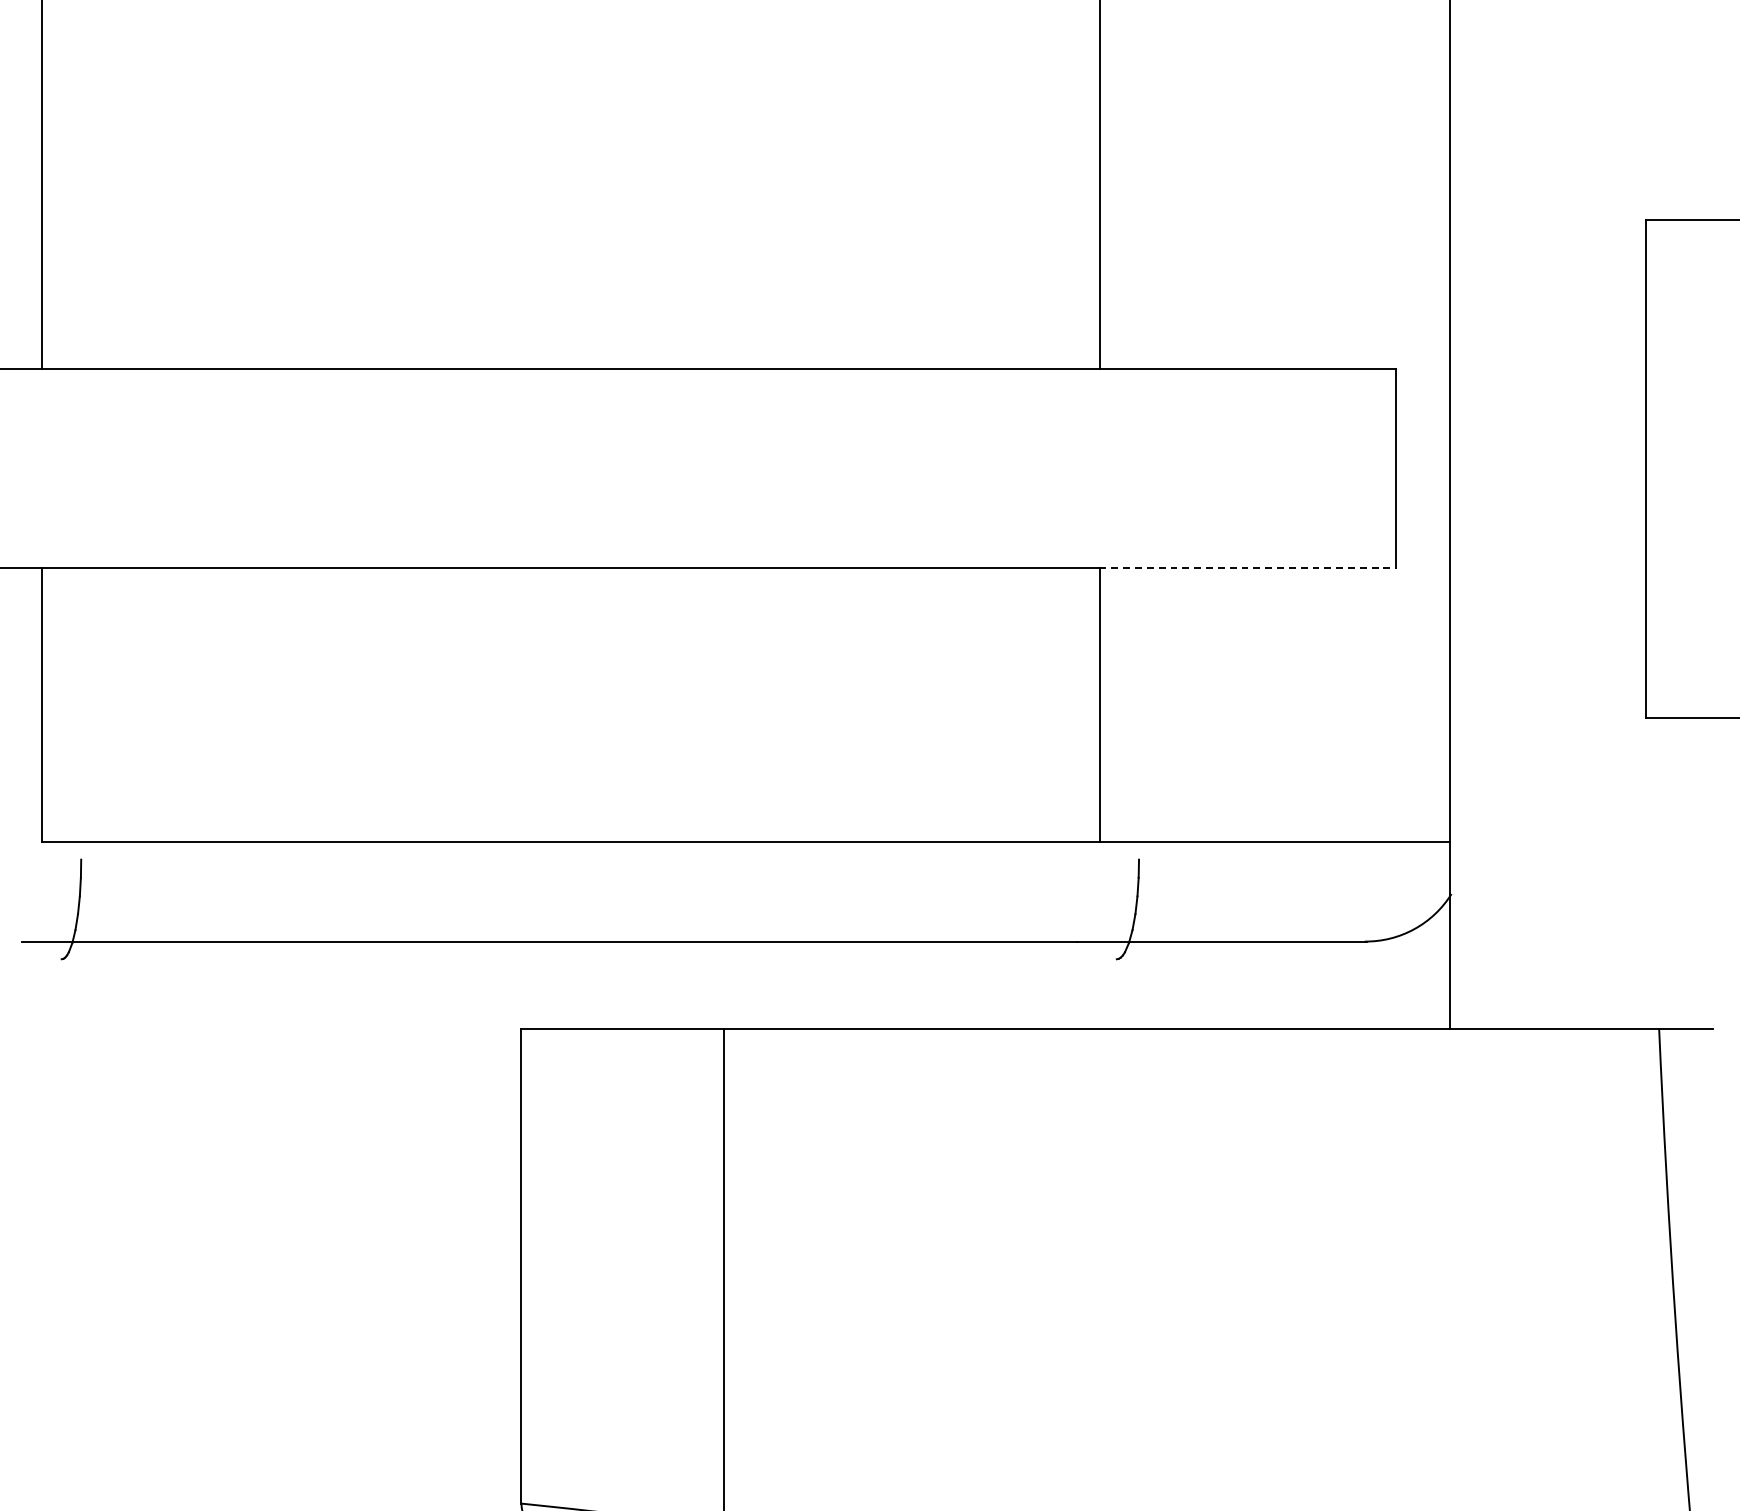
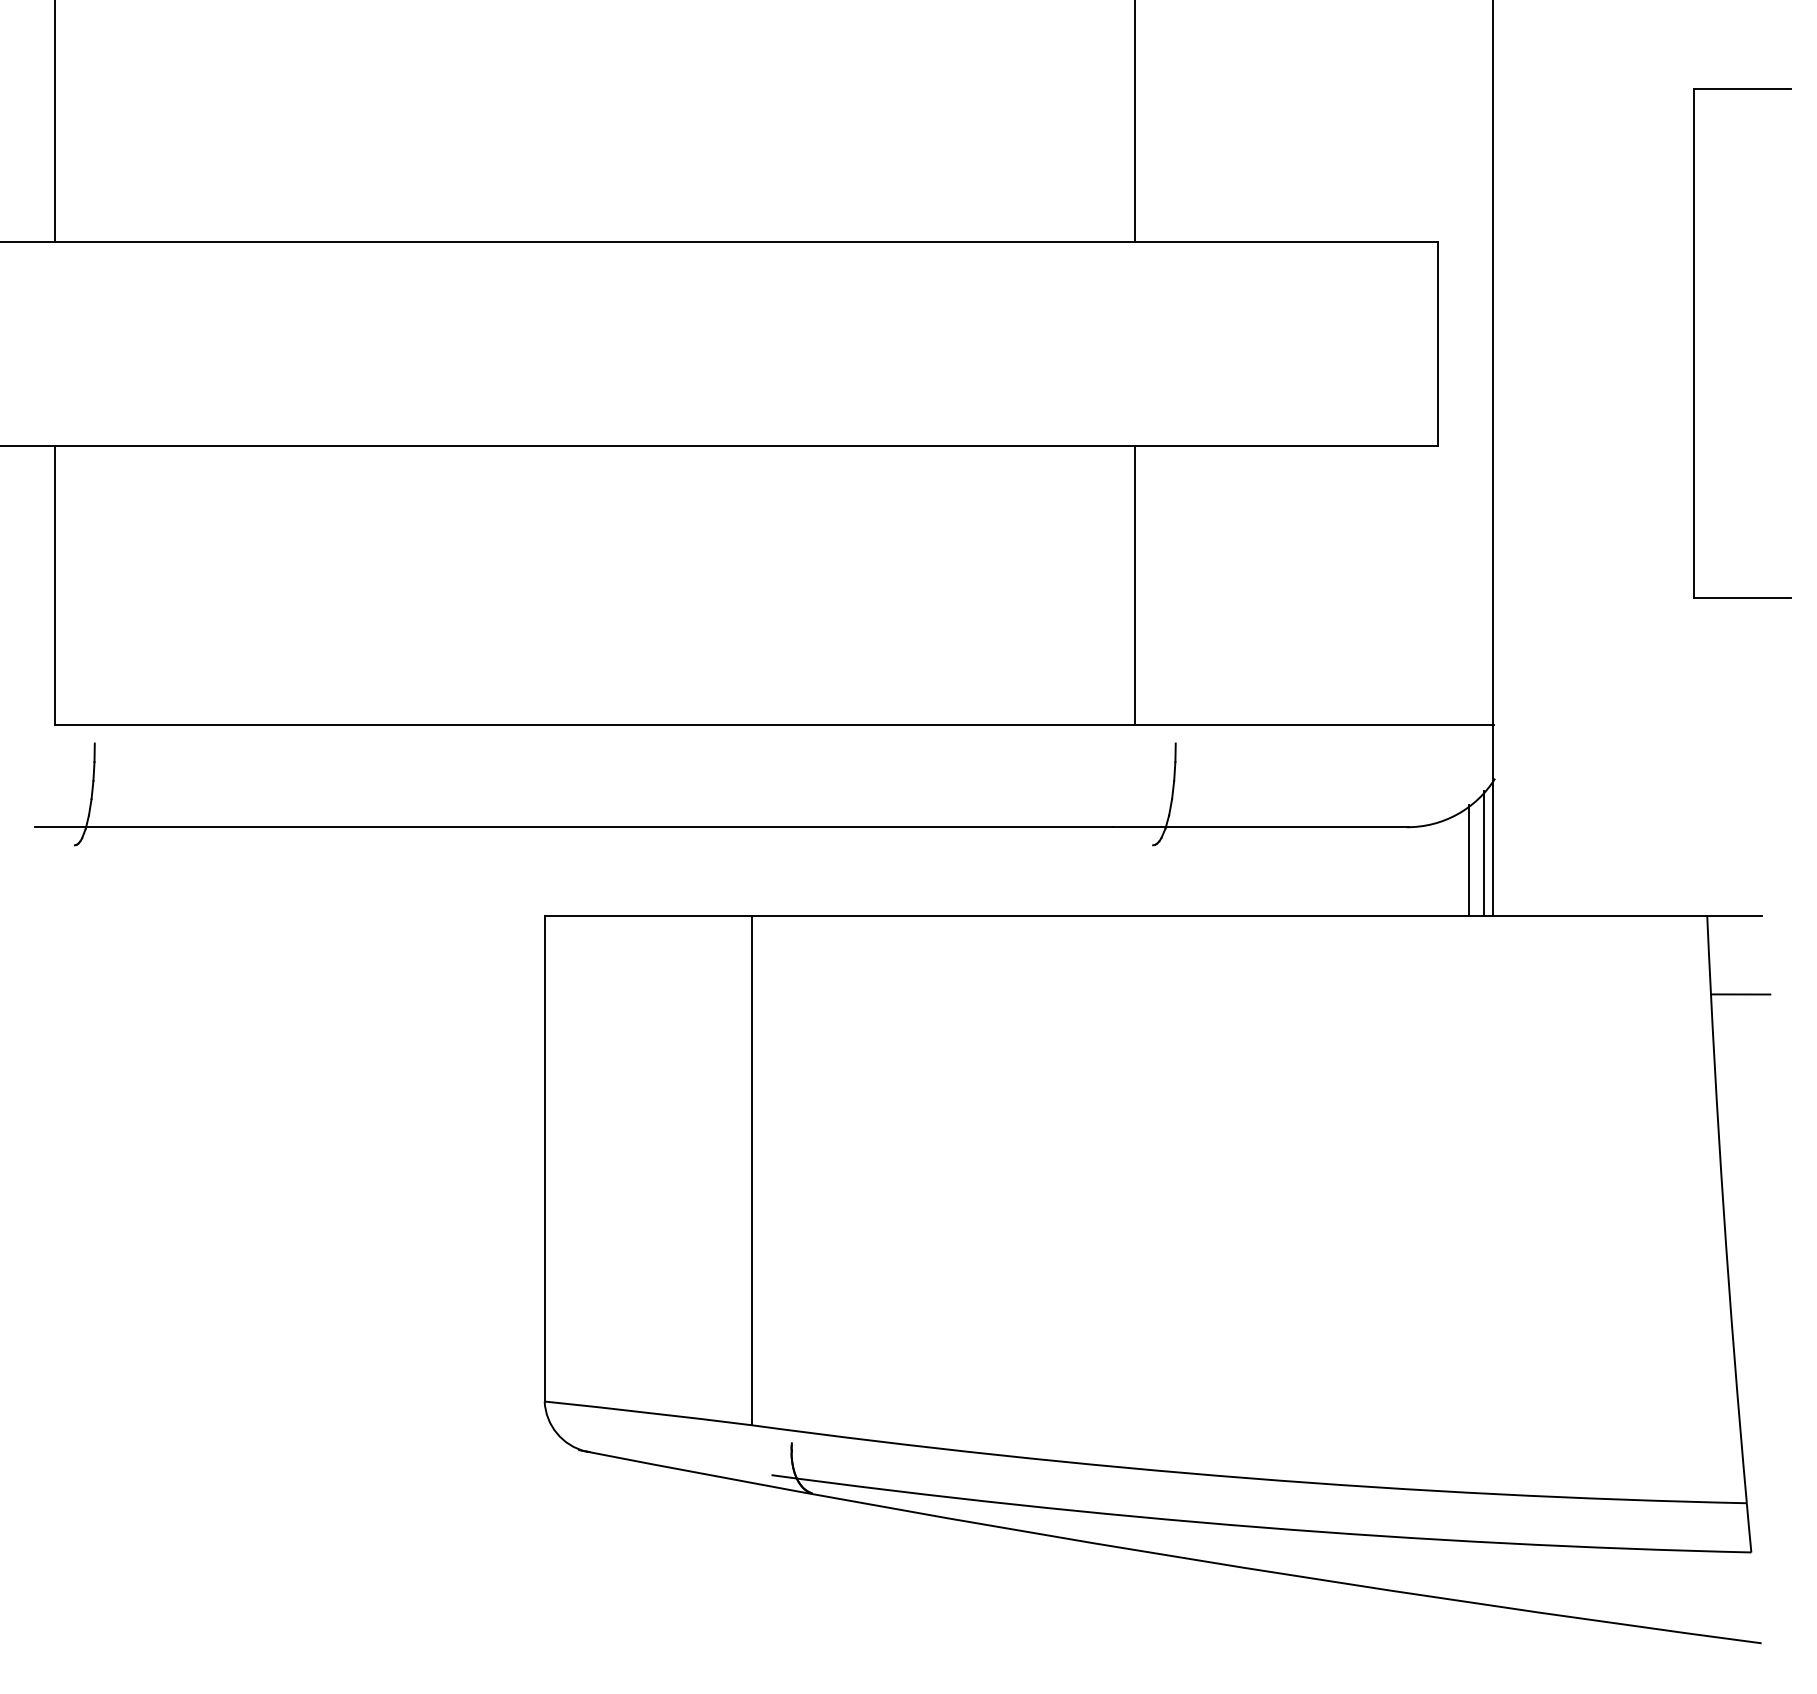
line: (1248, 568) -> (1287, 445), dashed -> solid
line: (1441, 967) -> (1484, 853), added
line: (1425, 974) -> (1468, 860), added
line: (1691, 1105) -> (1740, 994), added

